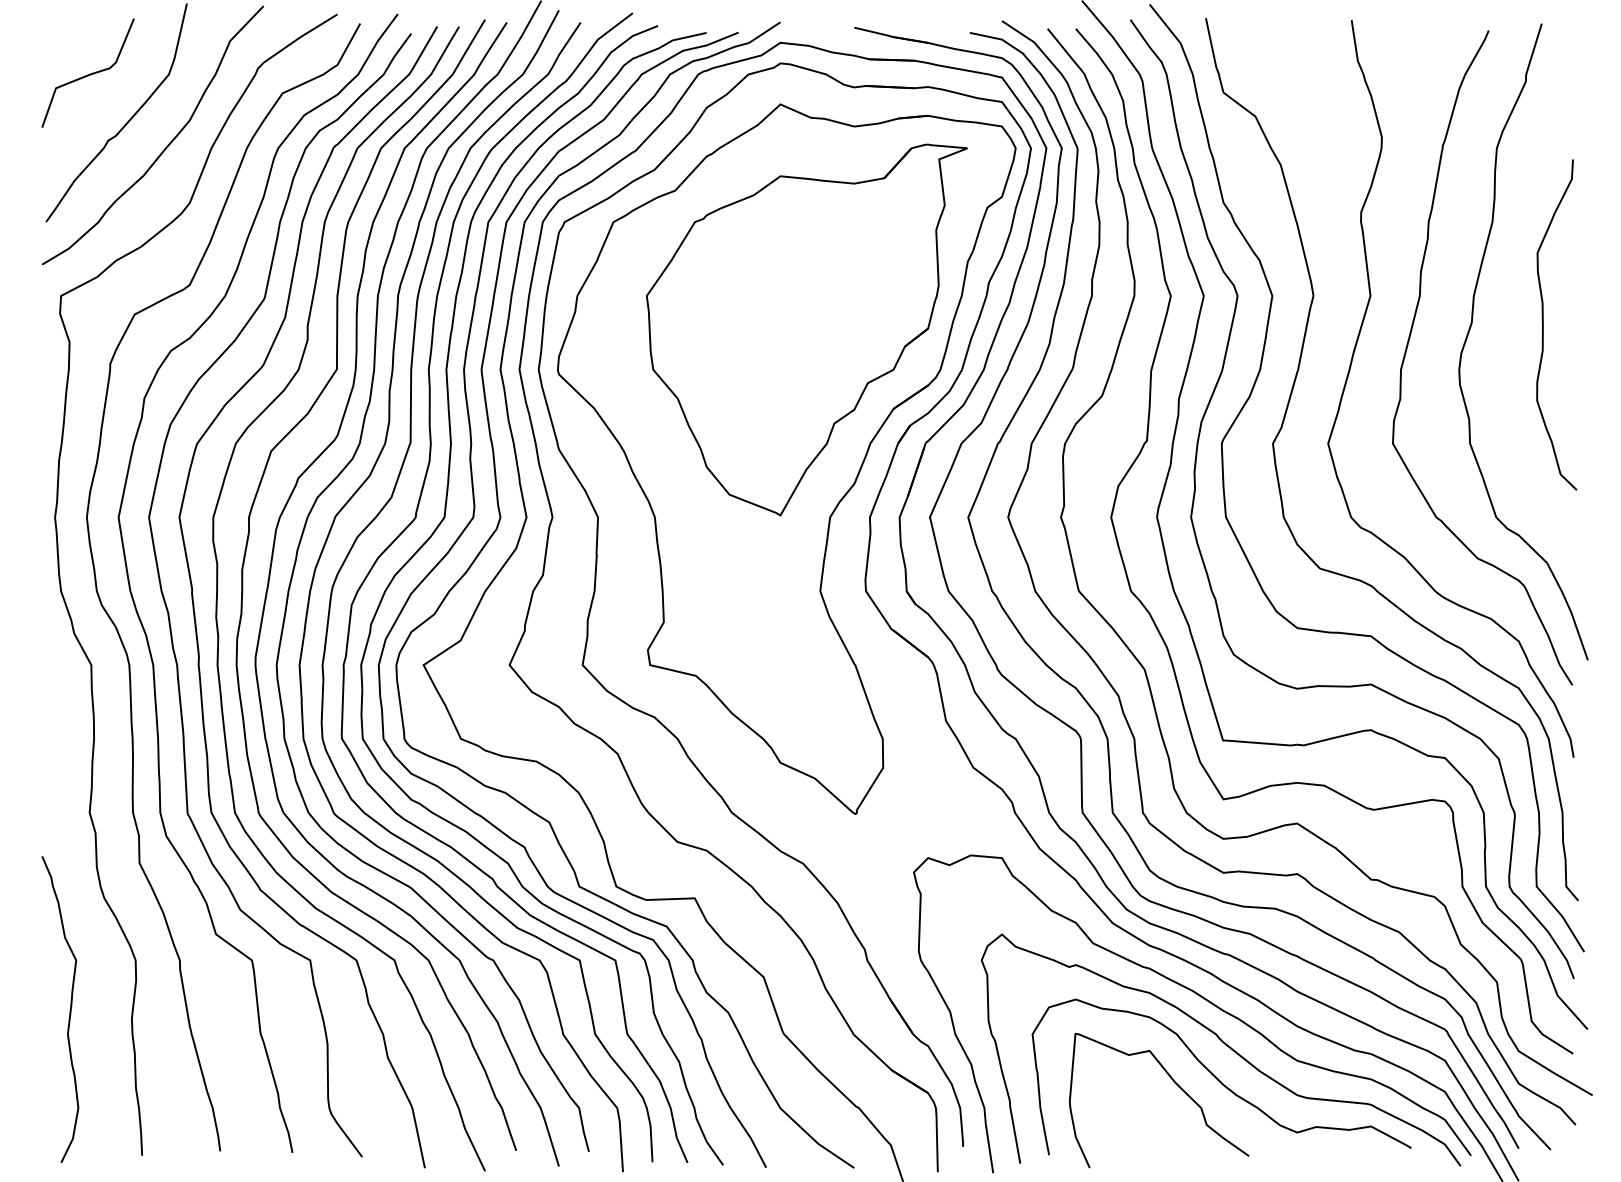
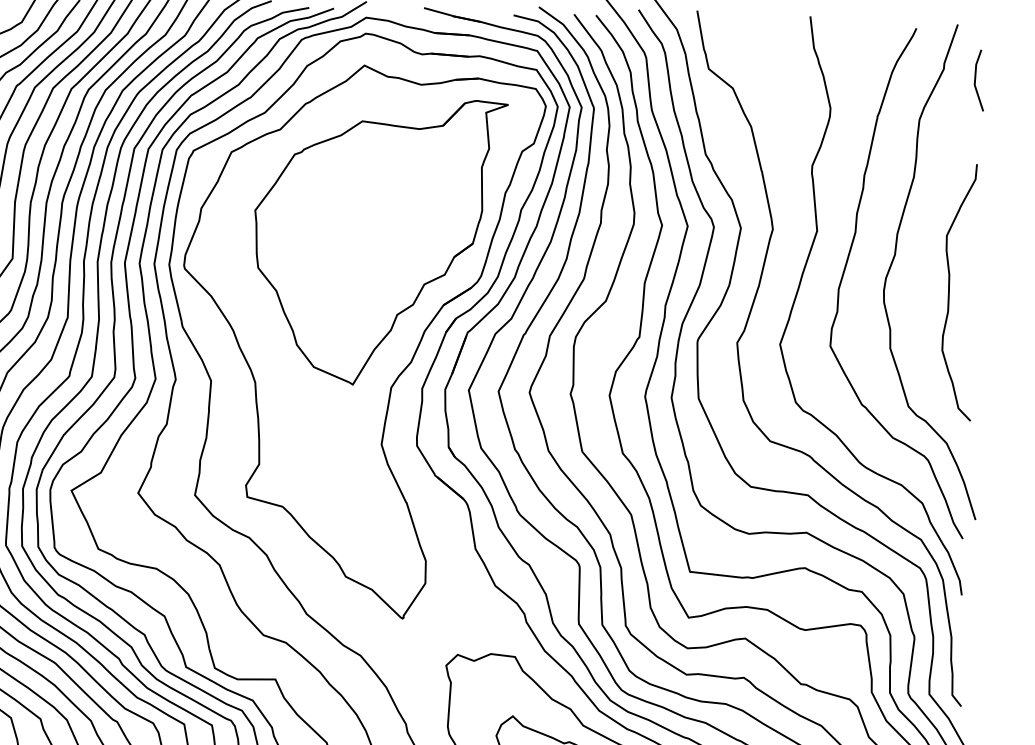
line: (1567, 94) -> (975, 80), added
curve: (1543, 324) -> (949, 291), moved

